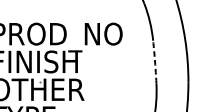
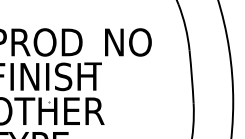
arc: (154, 62) -> (191, 77), dashed -> solid

